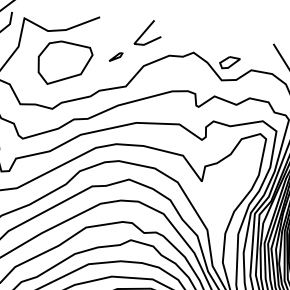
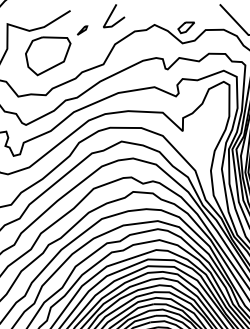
part: (116, 57) -> (82, 30), moved

